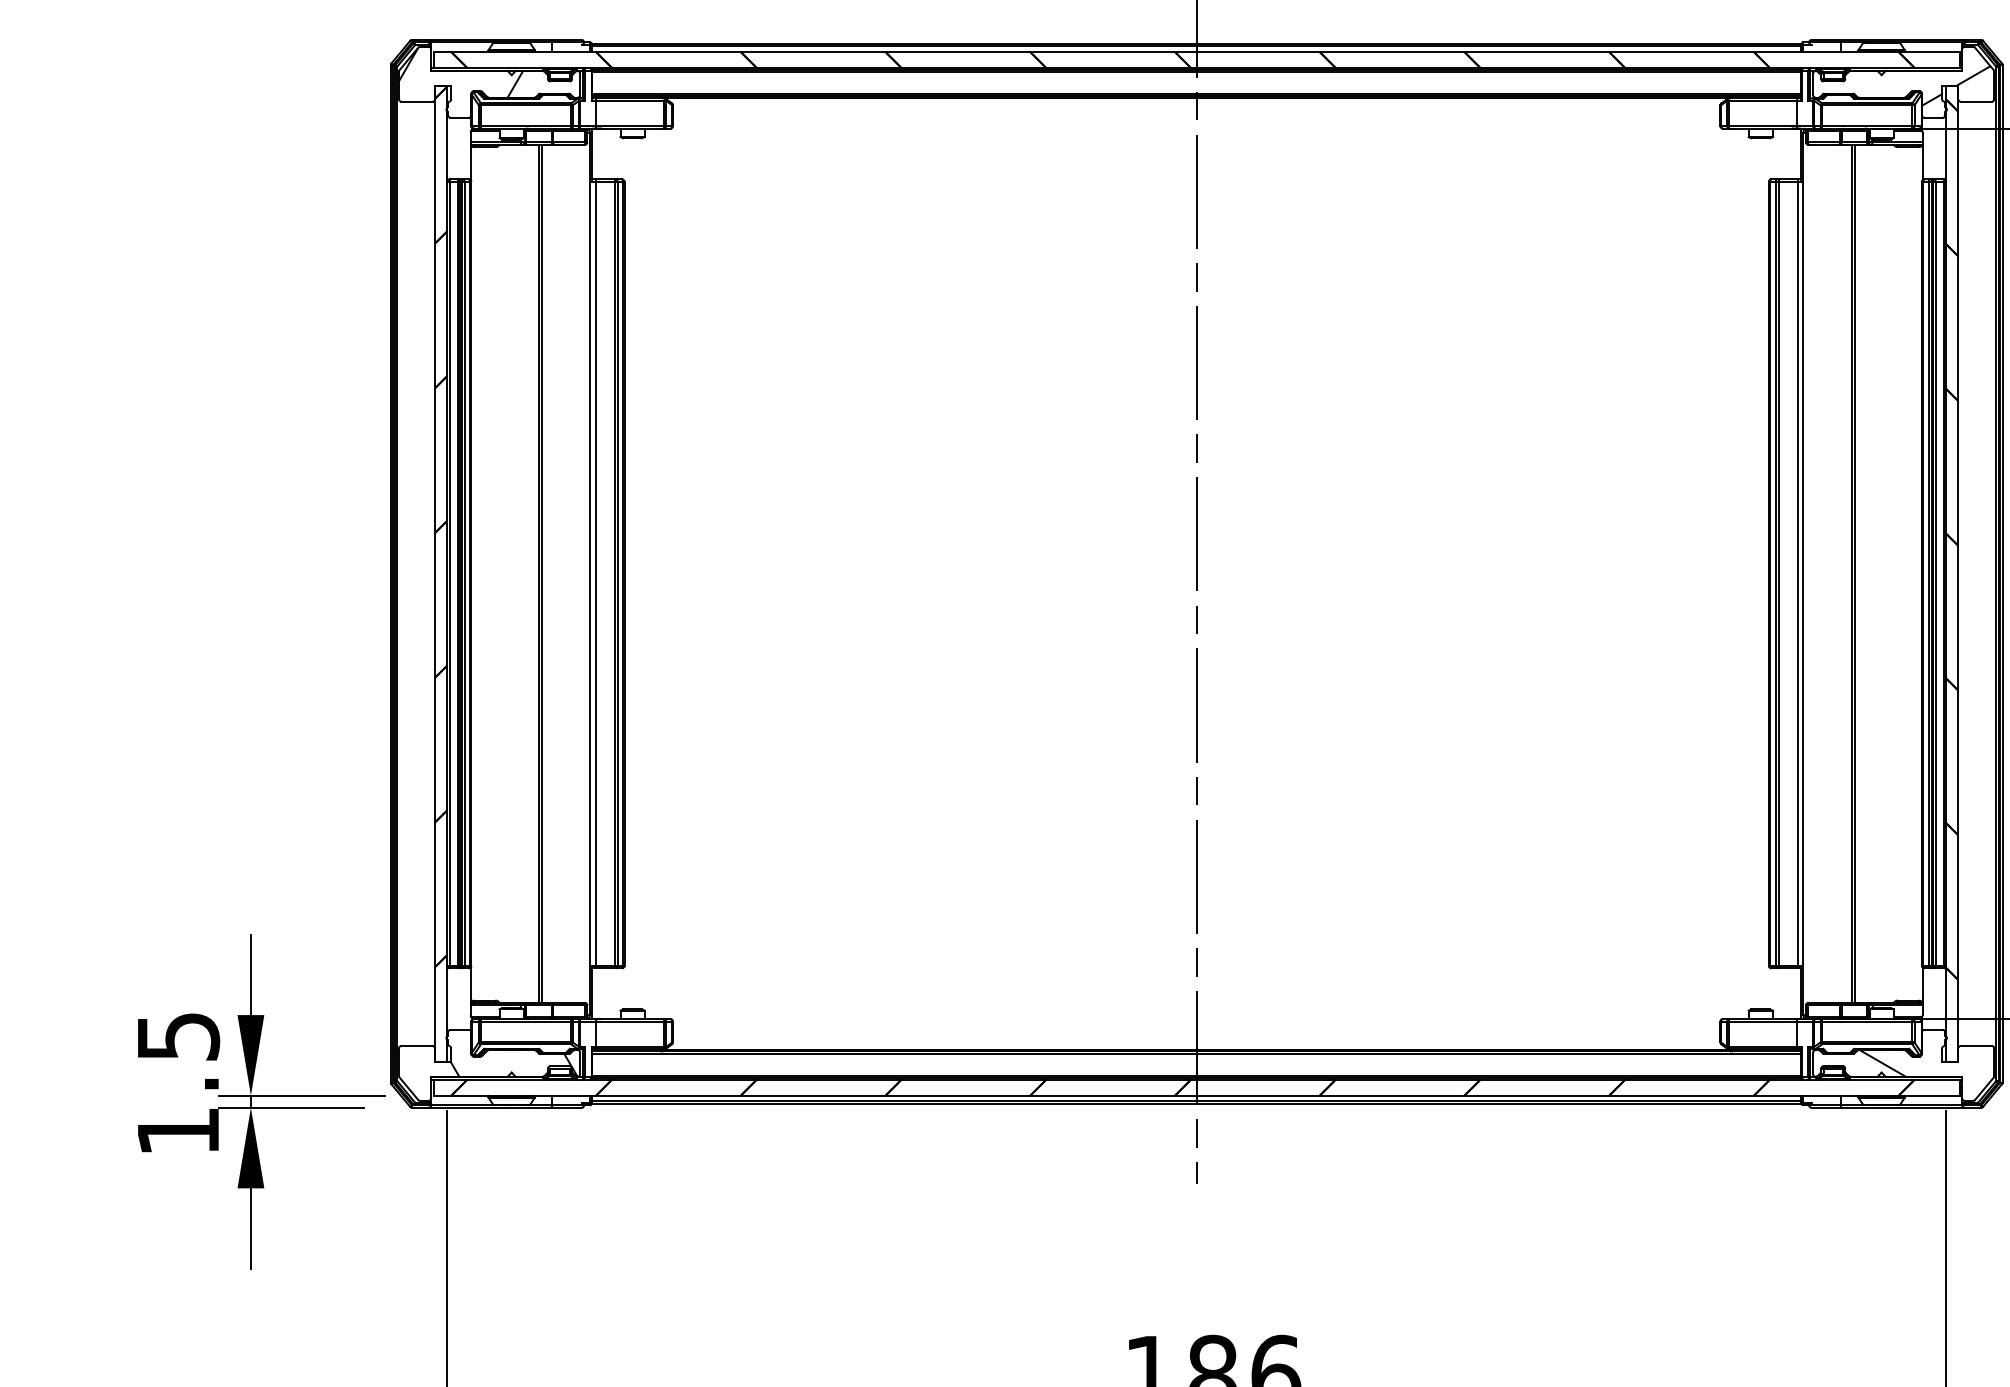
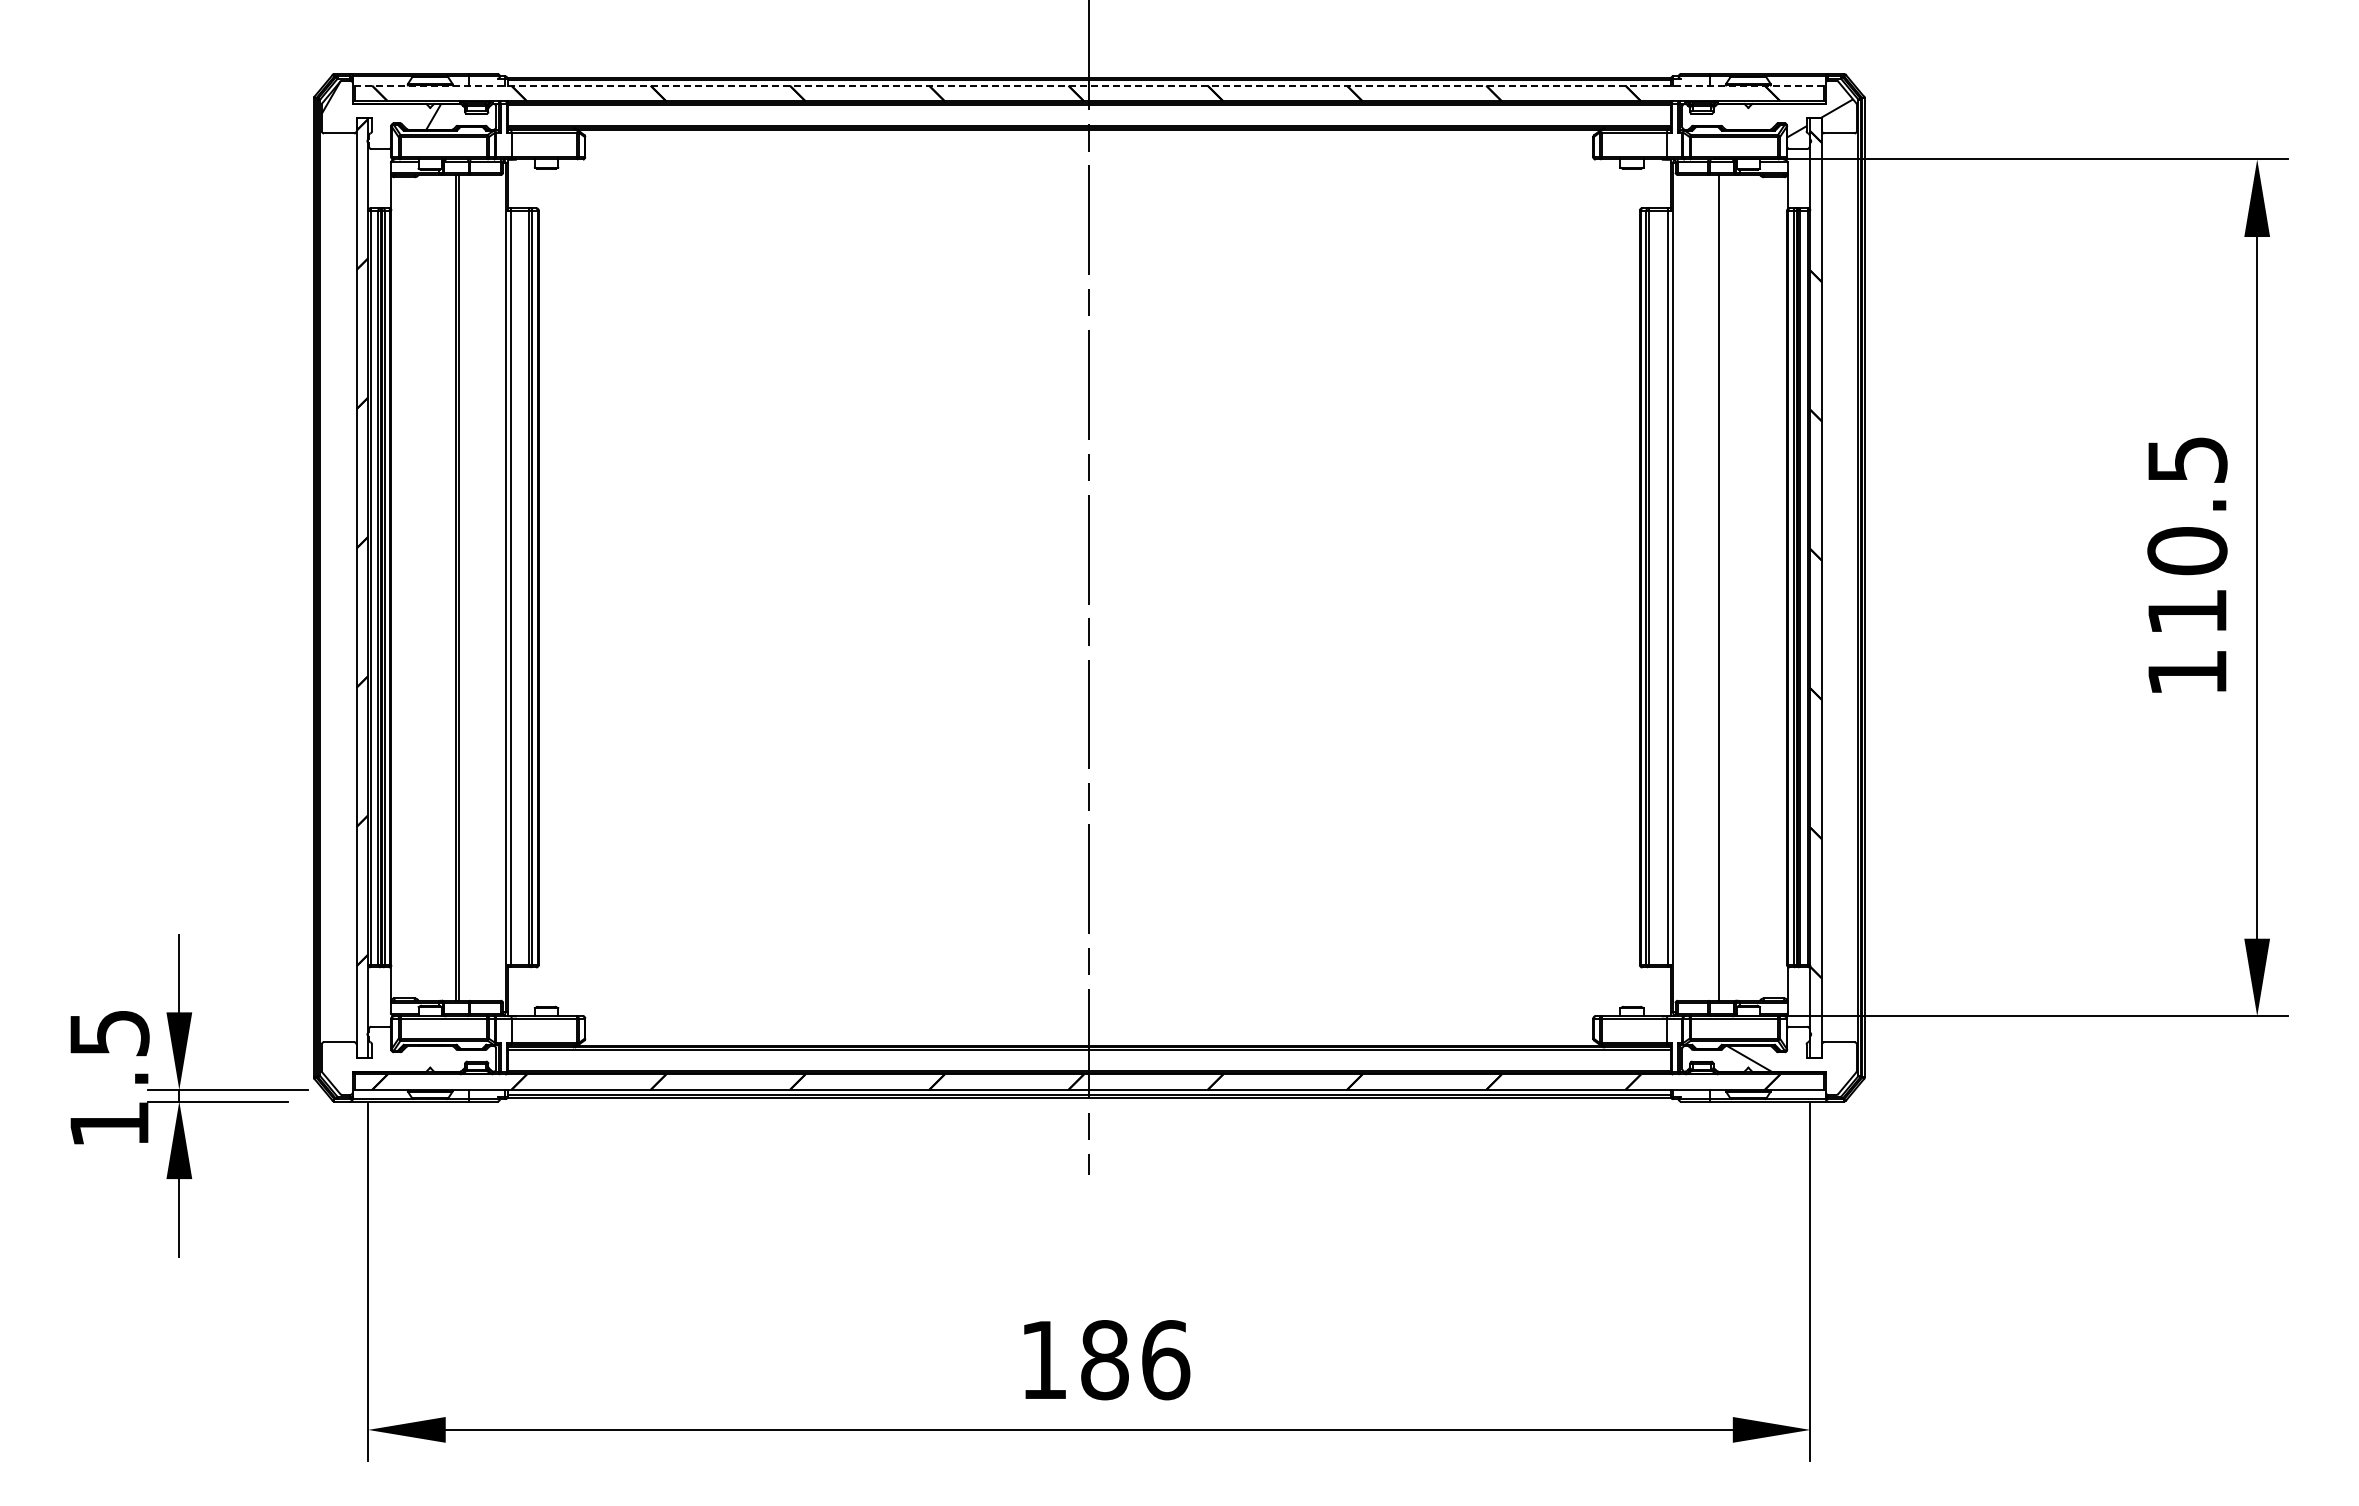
line: (1195, 51) -> (1088, 85), solid -> dashed
line: (1854, 573) -> (1722, 587), removed
hatch: (514, 1065) -> (432, 1060), removed

